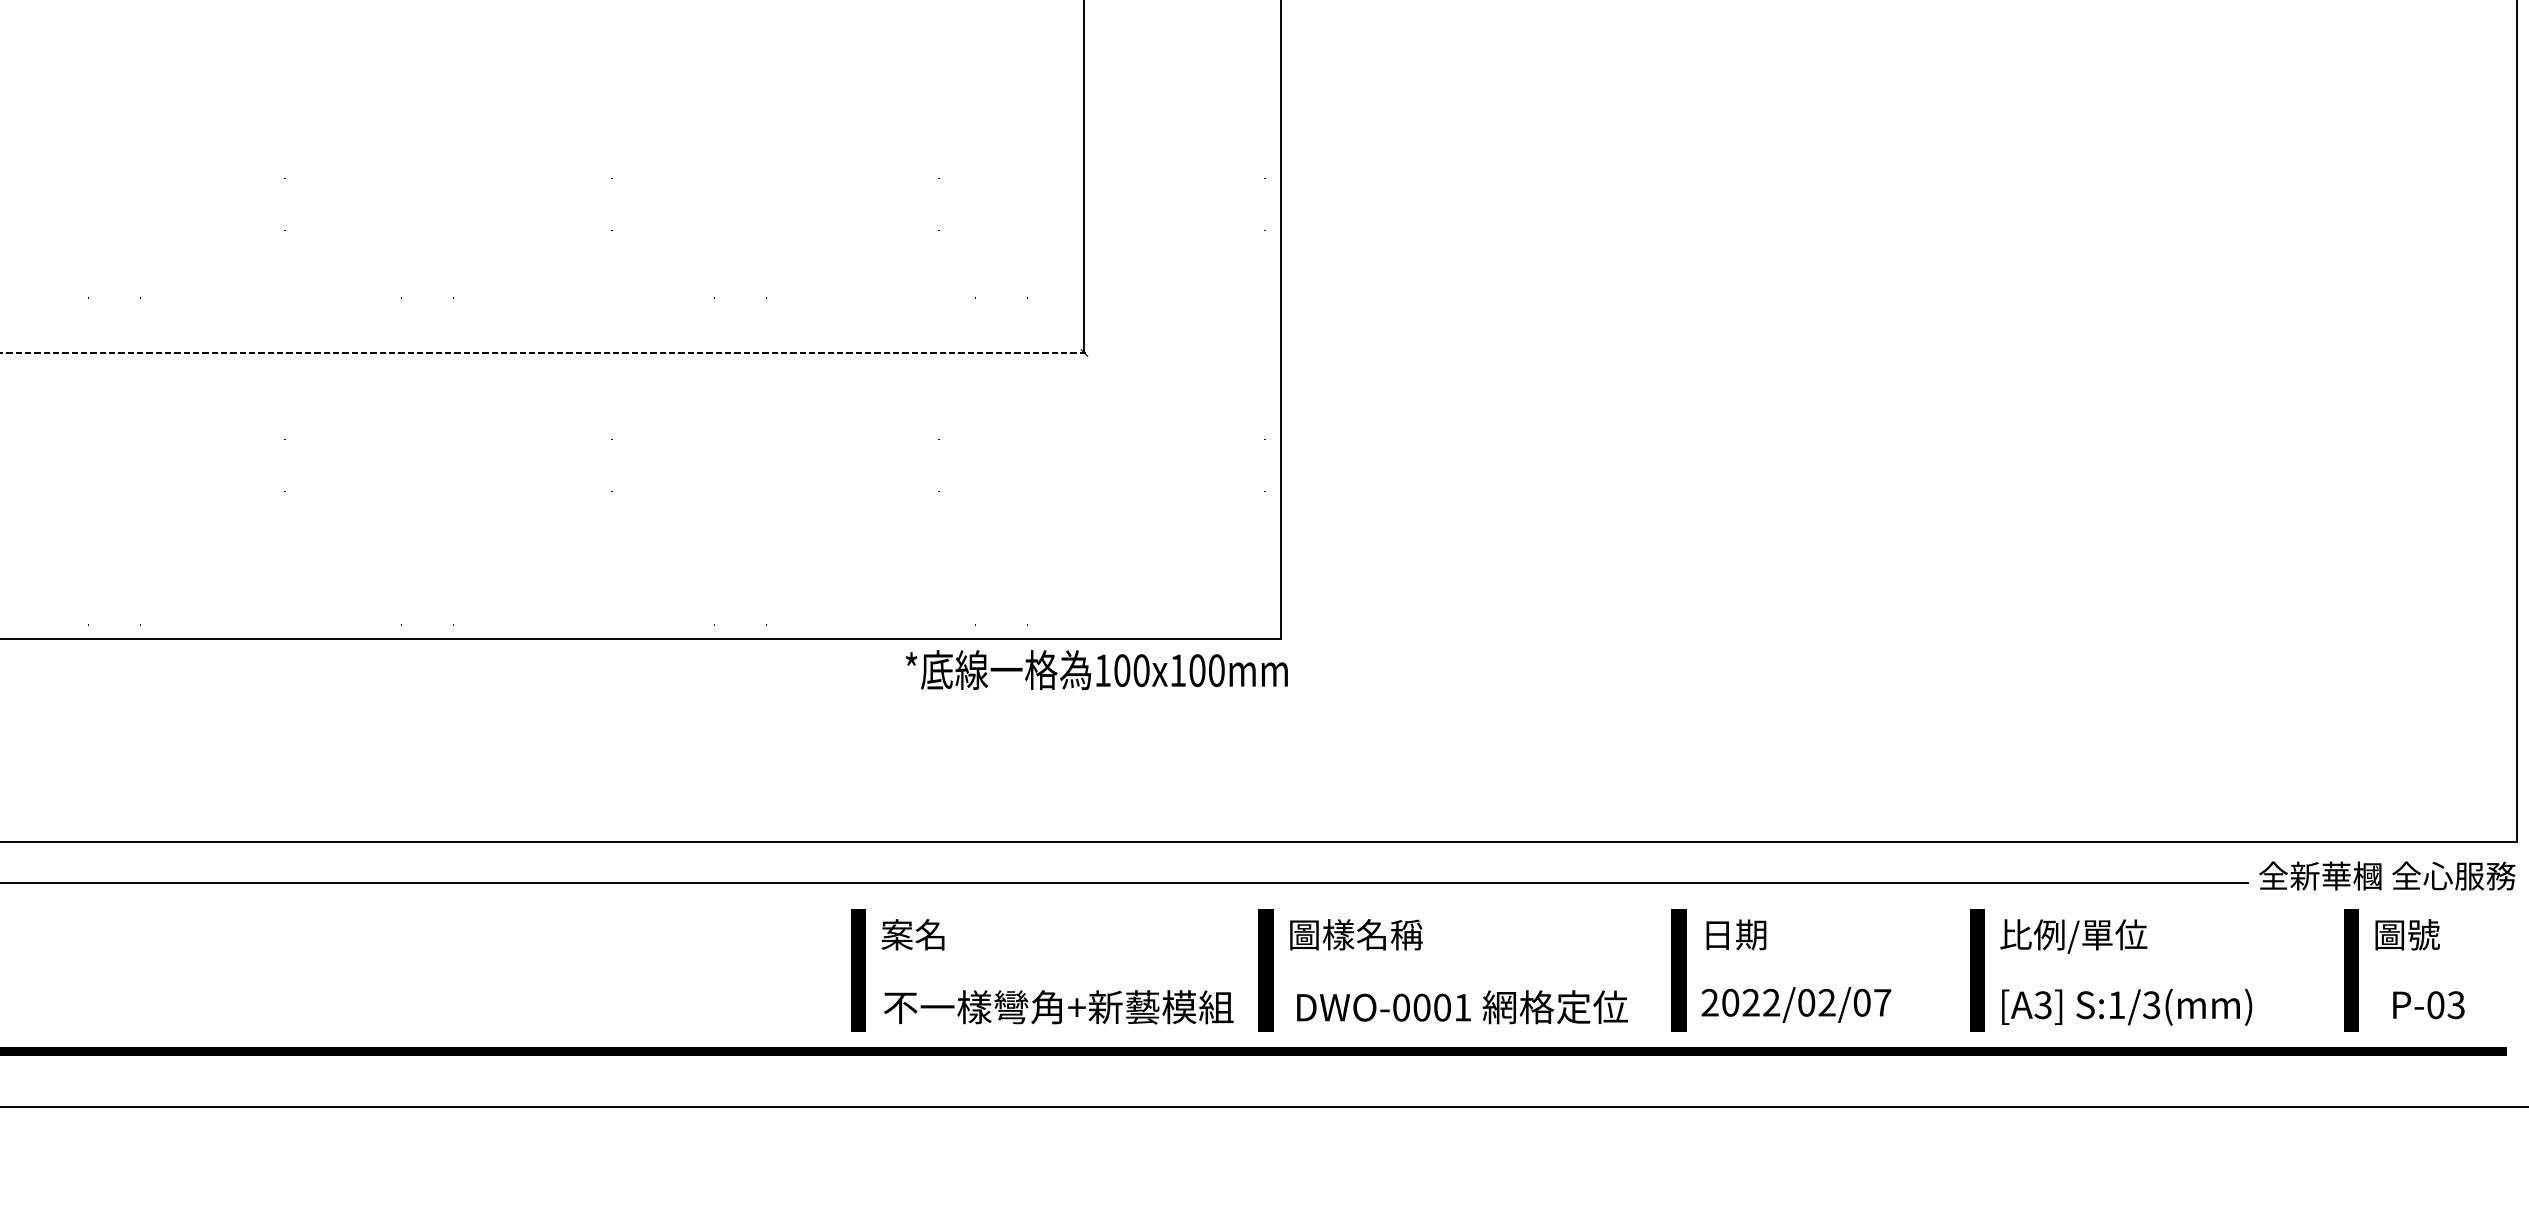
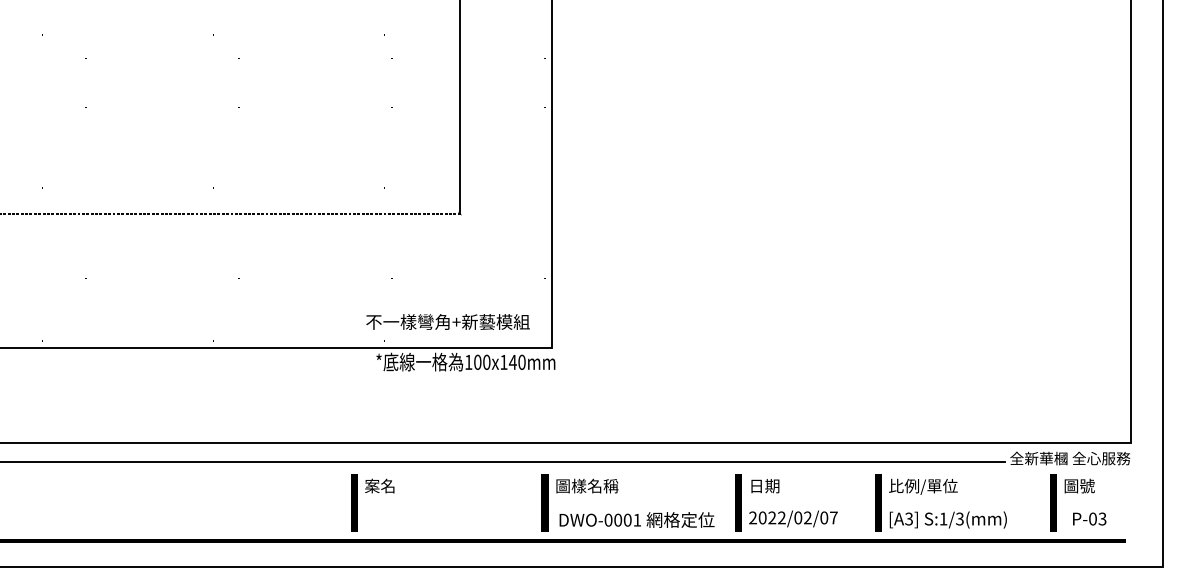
text: (1196, 668) -> (512, 361), 100x100mm -> 100x140mm
text: (1057, 1006) -> (447, 321), moved

